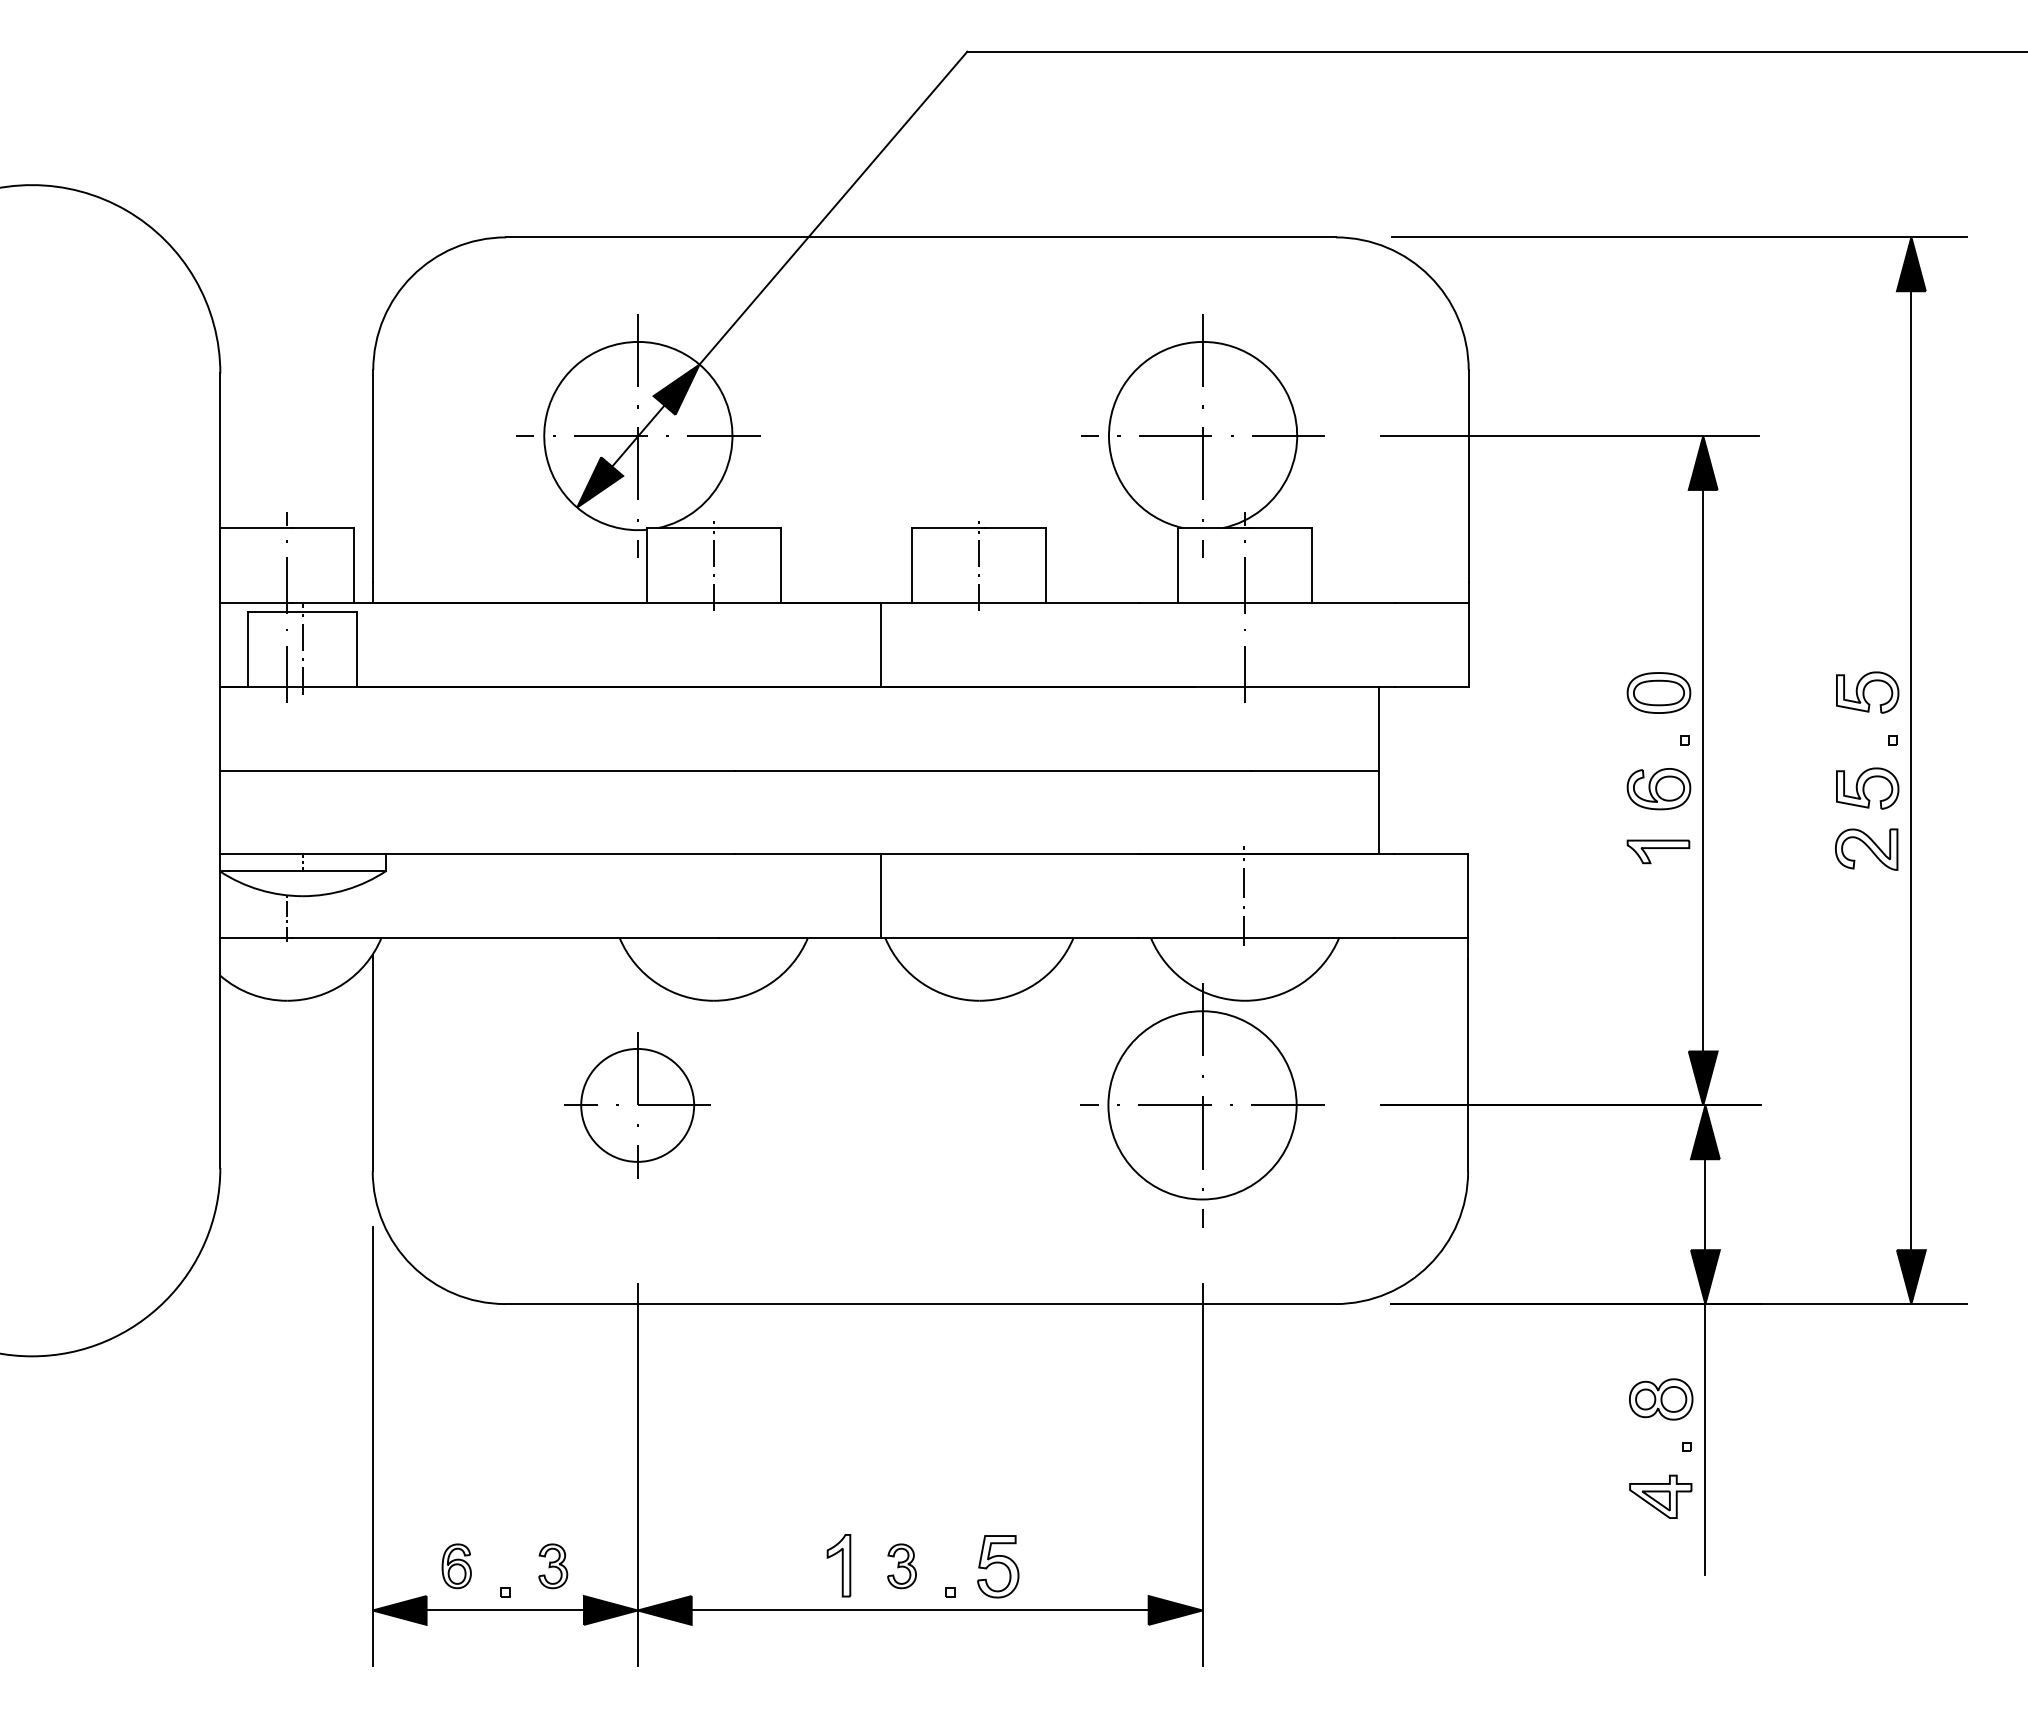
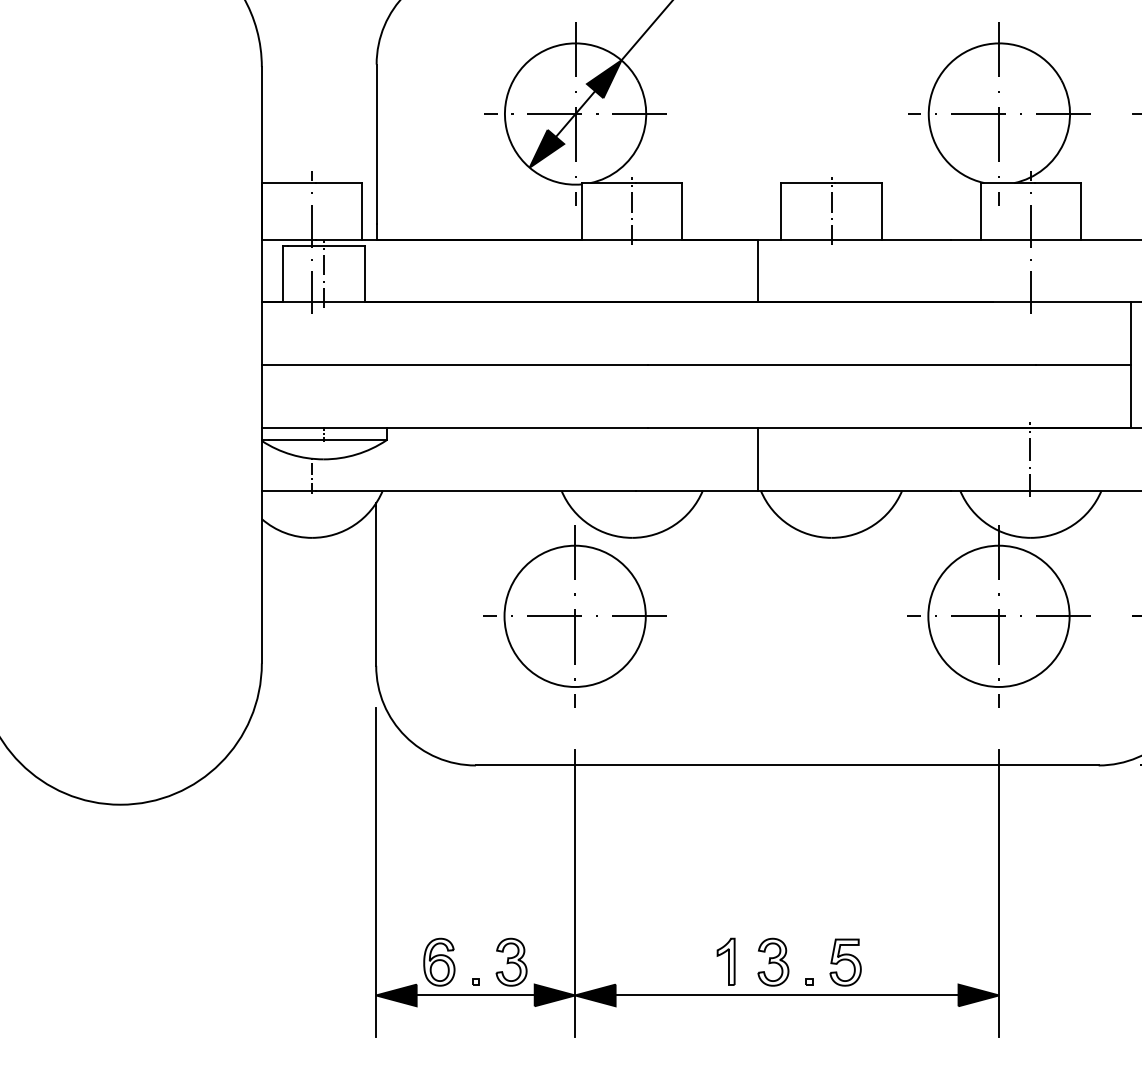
part: (637, 1105) -> (574, 616), size x1.67
part: (456, 1566) -> (439, 962), size x1.43
part: (553, 1566) -> (511, 962), size x1.43
part: (901, 1566) -> (773, 962), size x1.43

